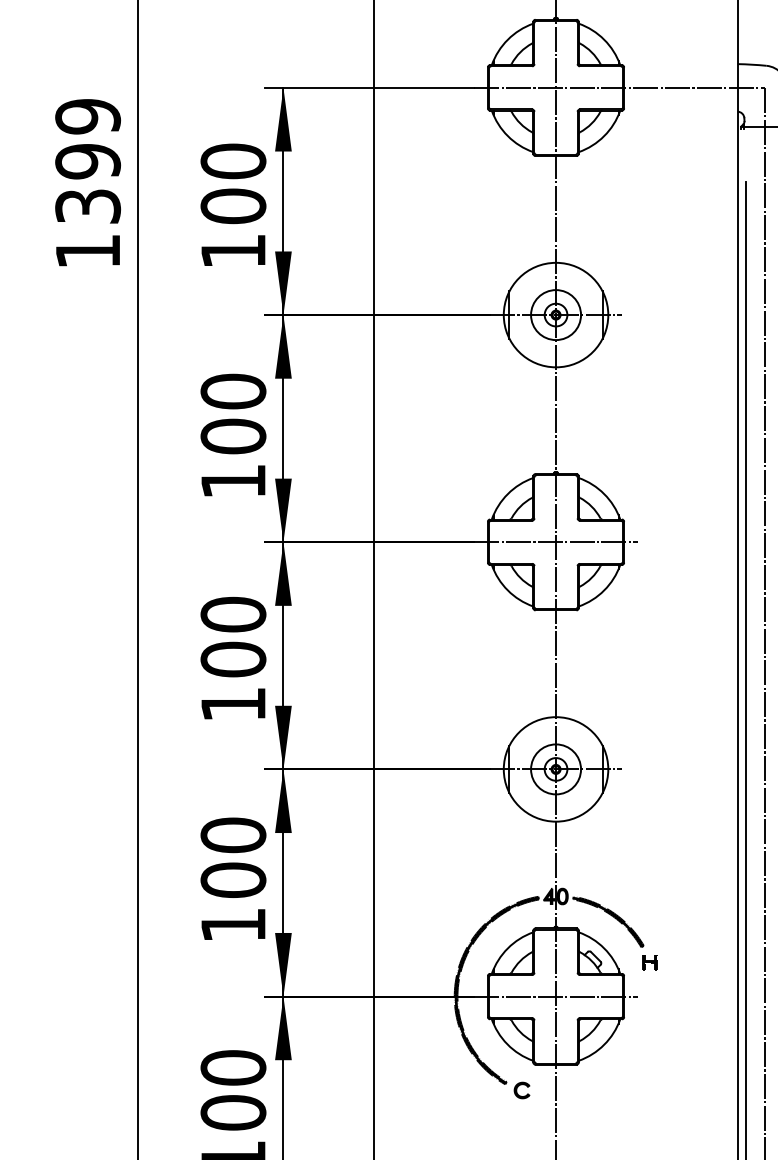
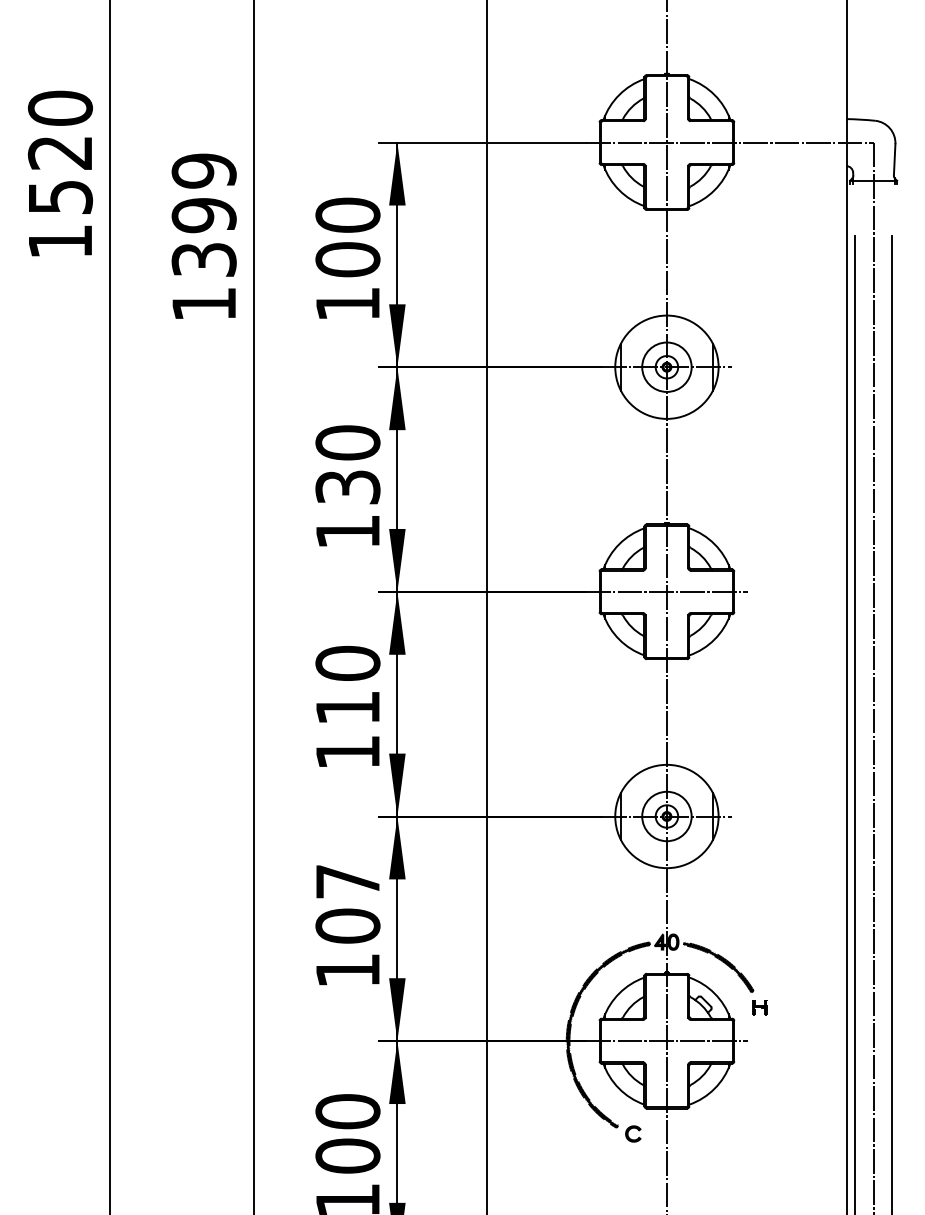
text: (232, 435) -> (347, 486), 100 -> 130
text: (232, 659) -> (347, 707), 100 -> 110
text: (232, 835) -> (347, 881), 100 -> 107

